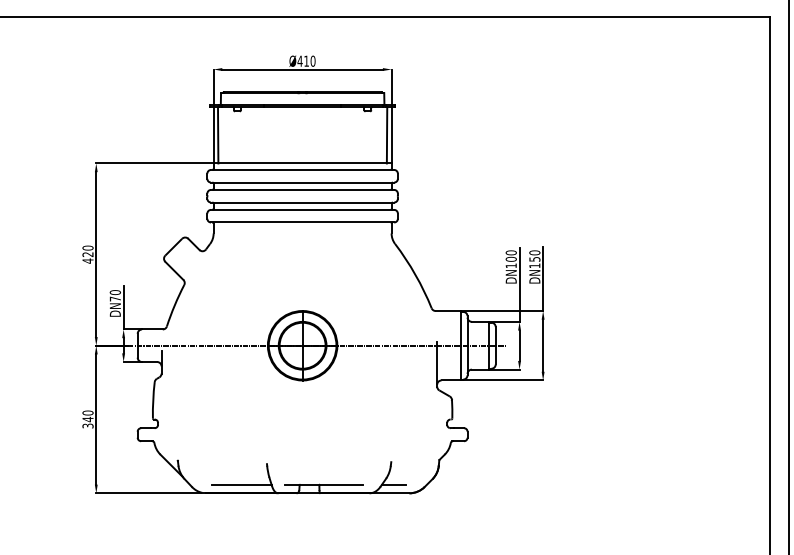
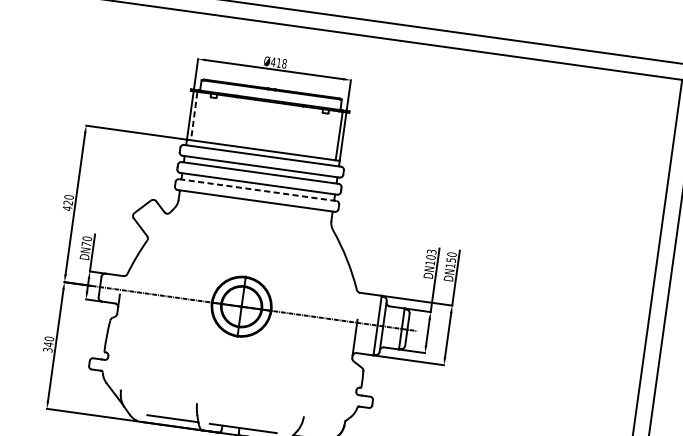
text: (312, 61) -> (283, 63), Ø410 -> Ø418
line: (218, 135) -> (194, 116), solid -> dashed
line: (302, 209) -> (257, 189), solid -> dashed
text: (510, 252) -> (431, 251), DN100 -> DN103

